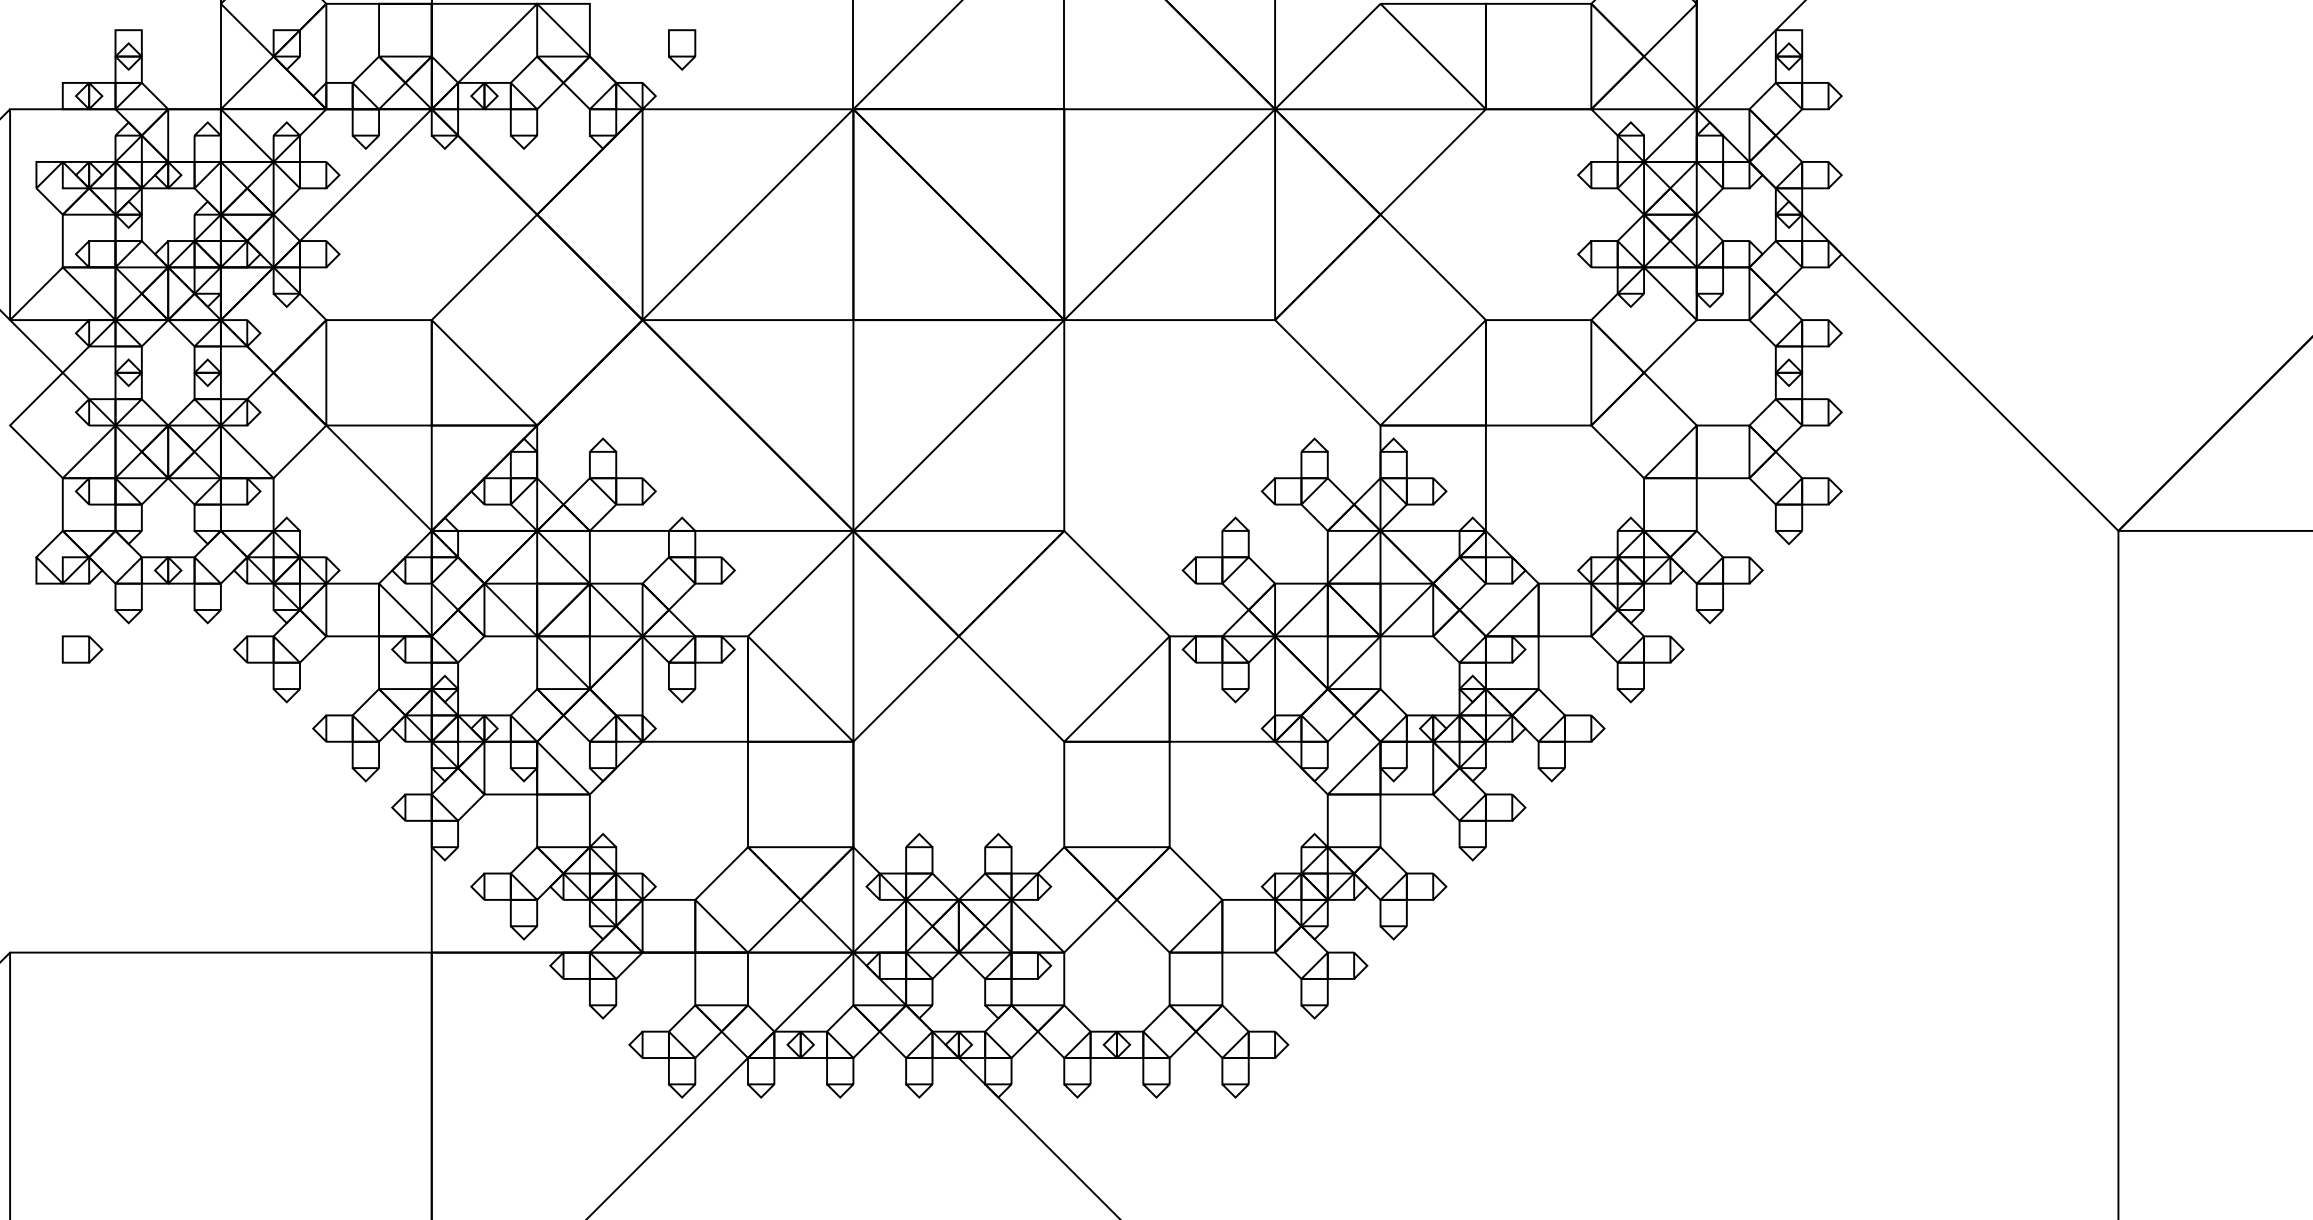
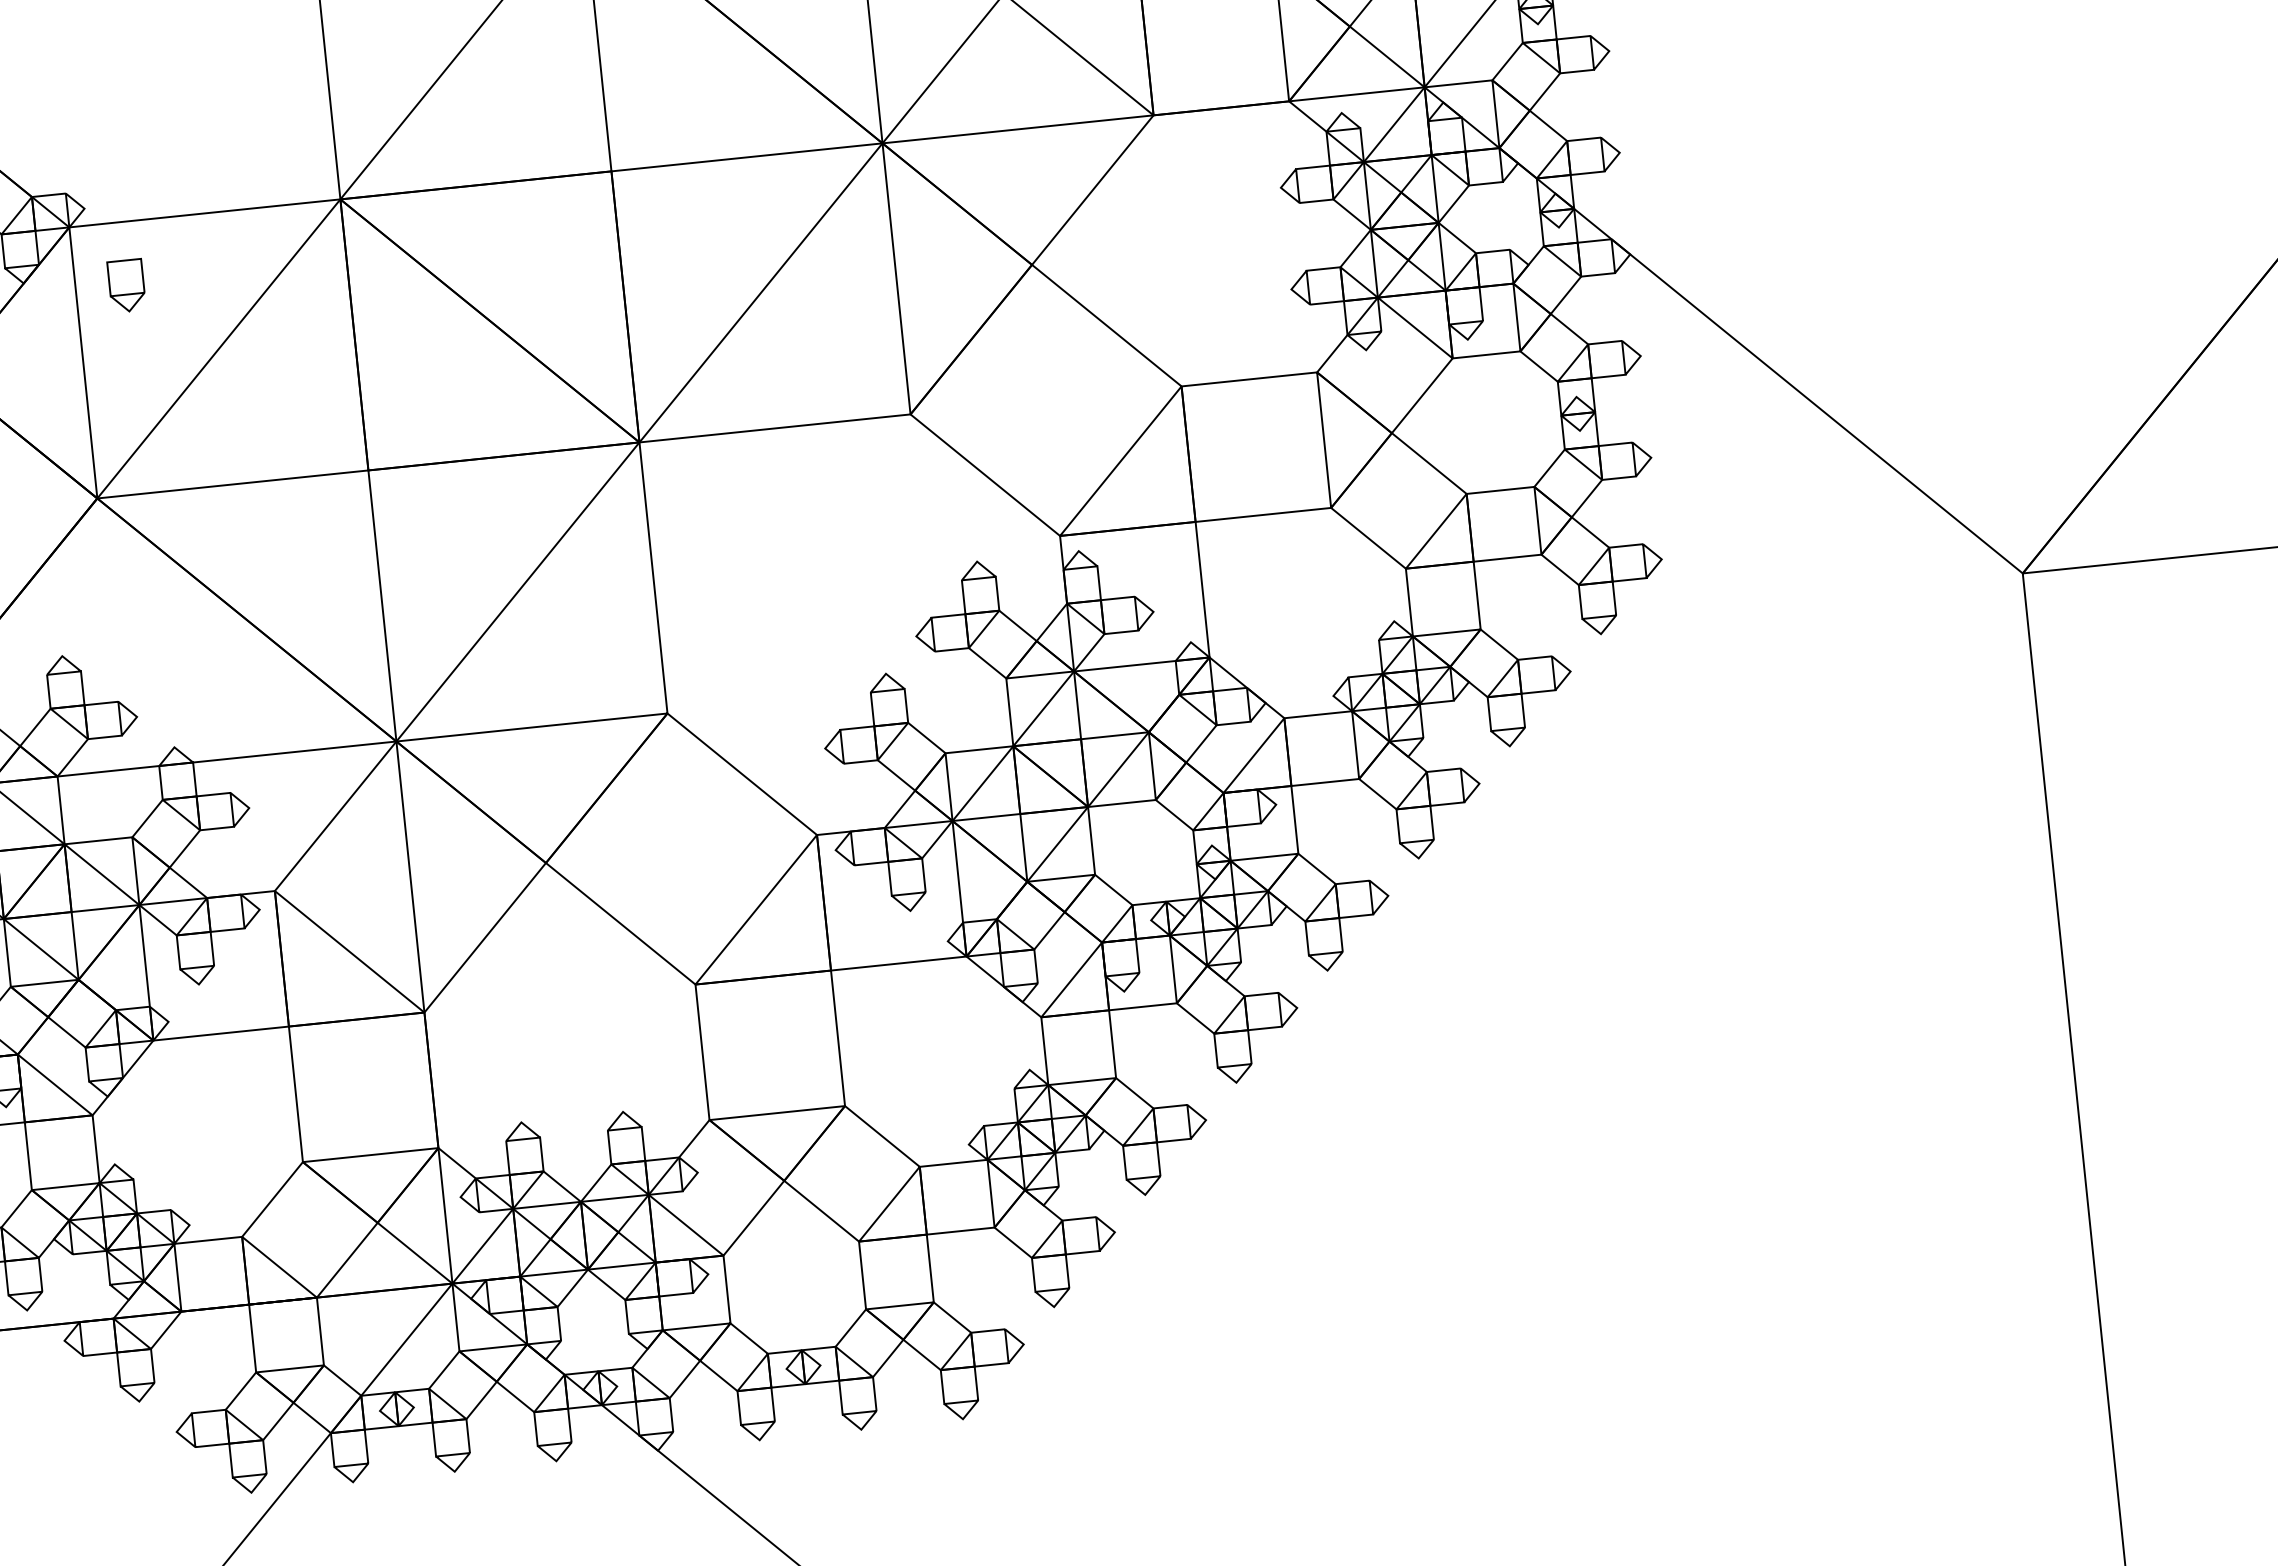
curve: (682, 55) -> (128, 293), moved

